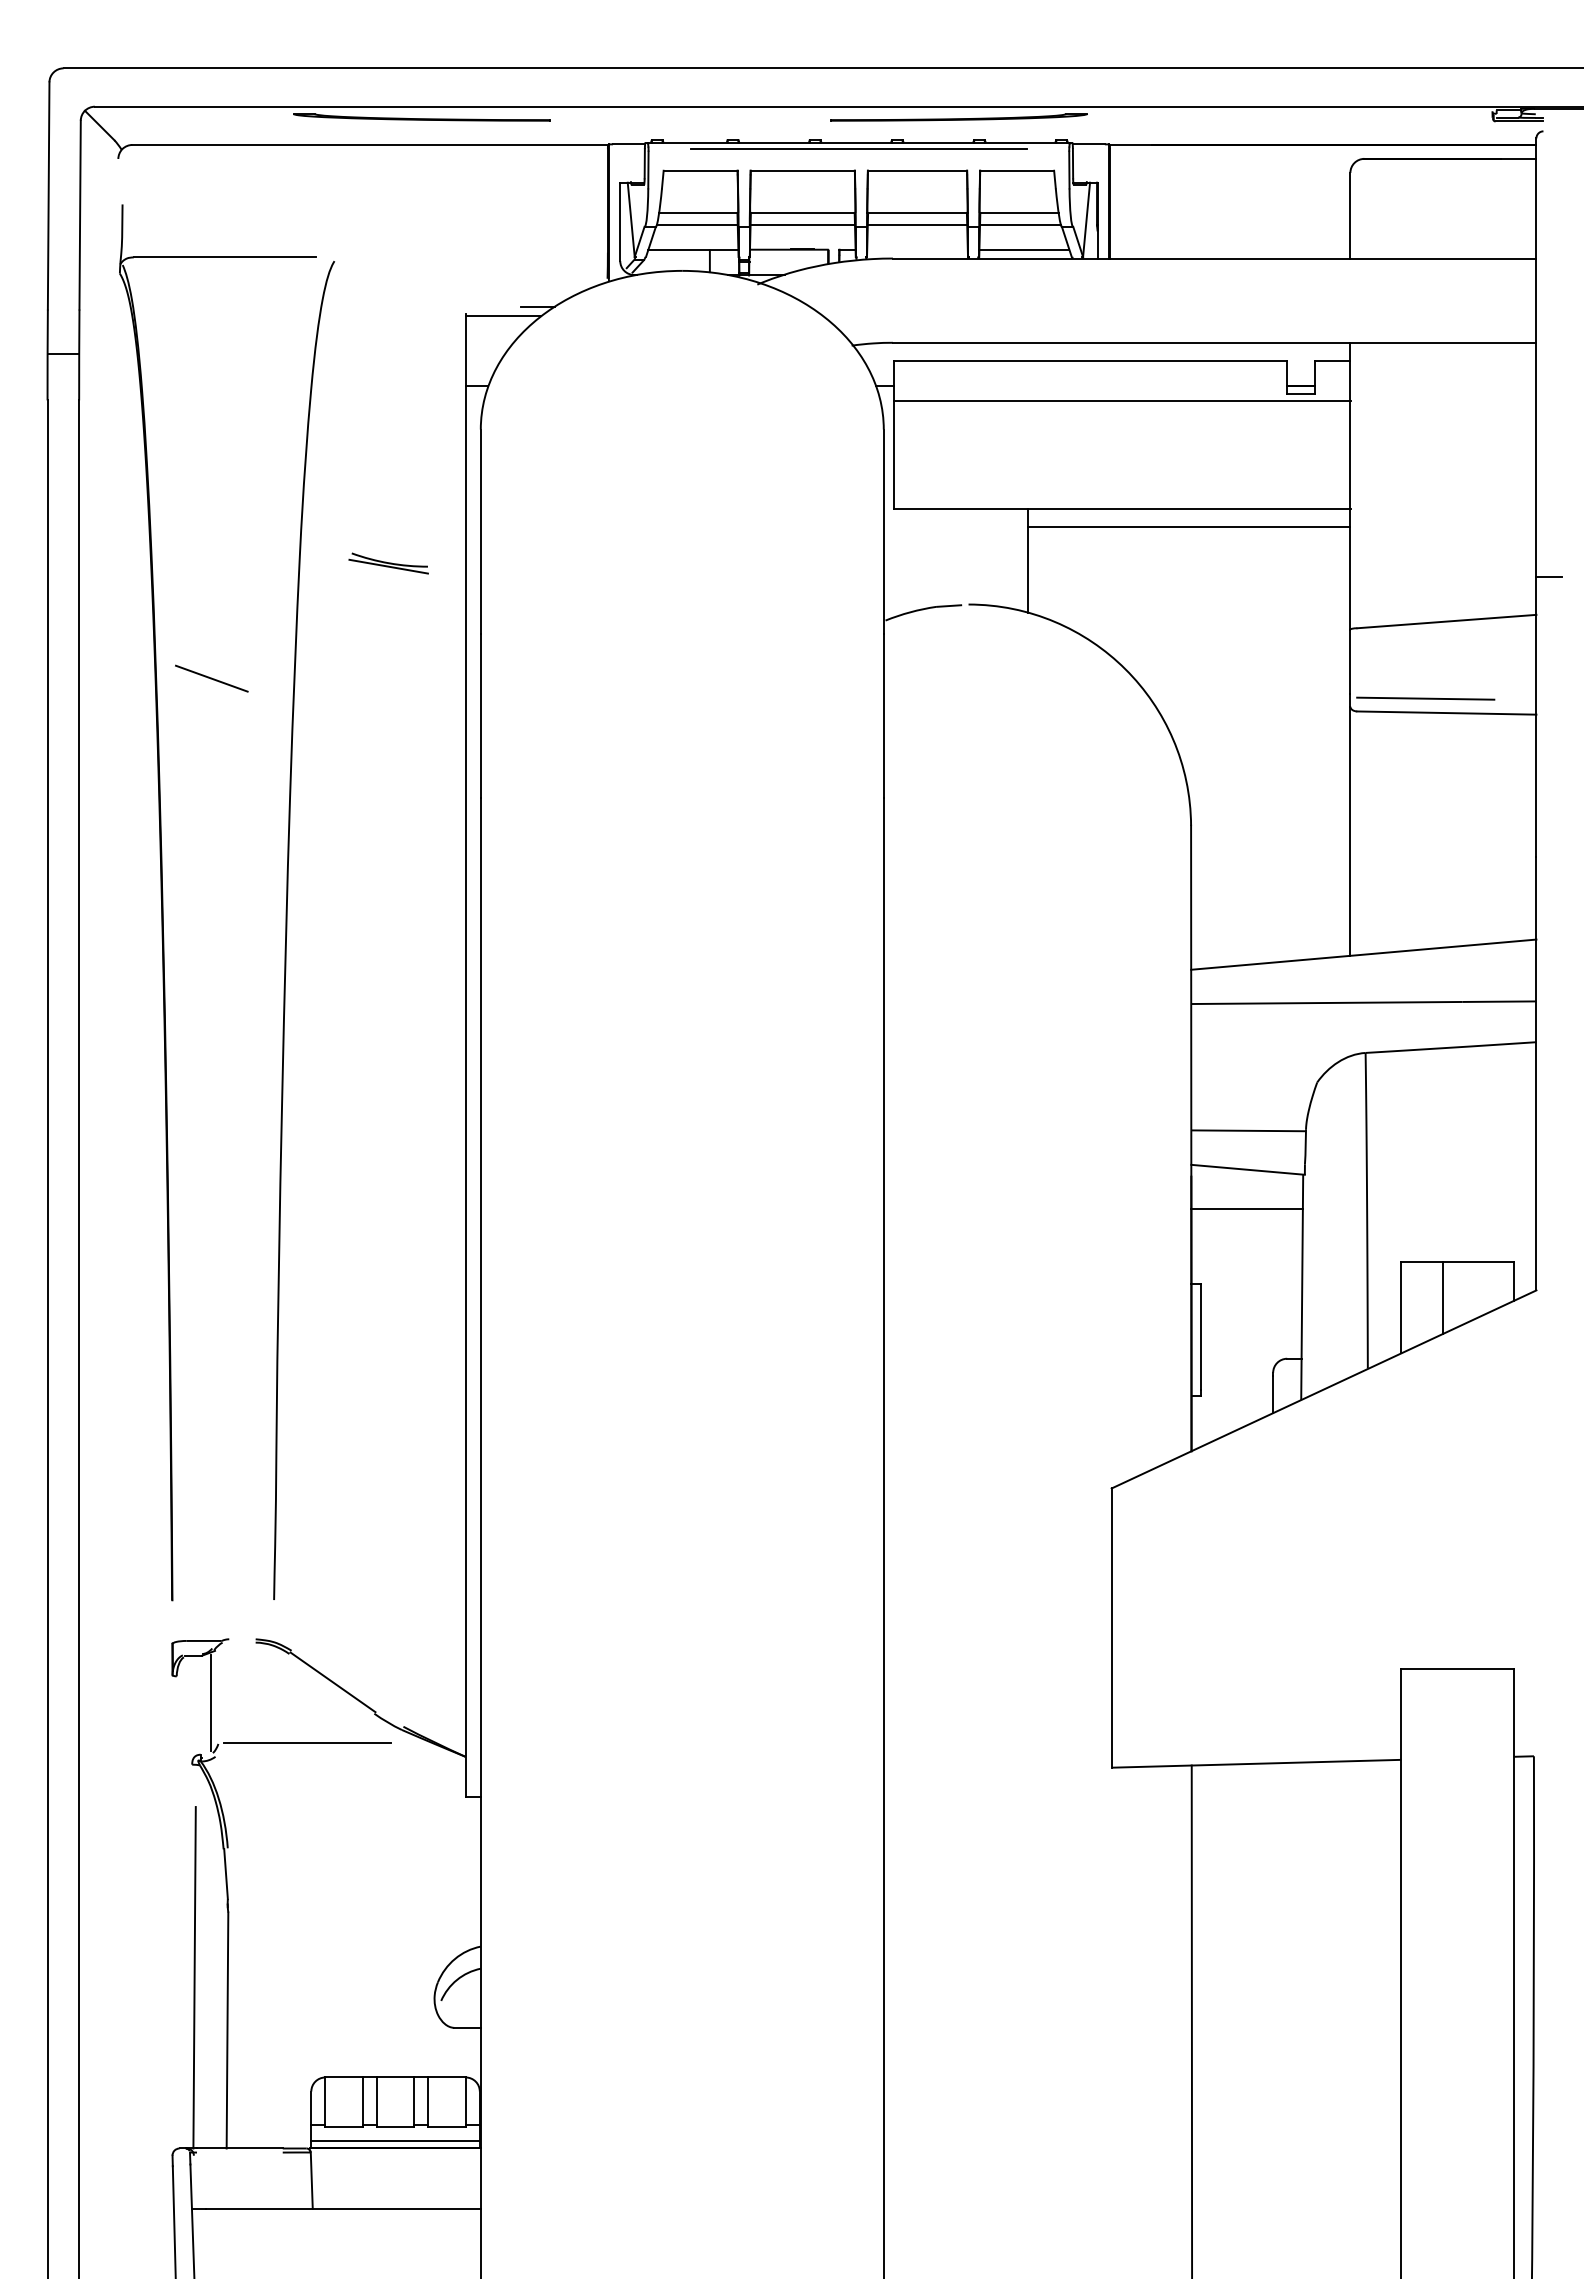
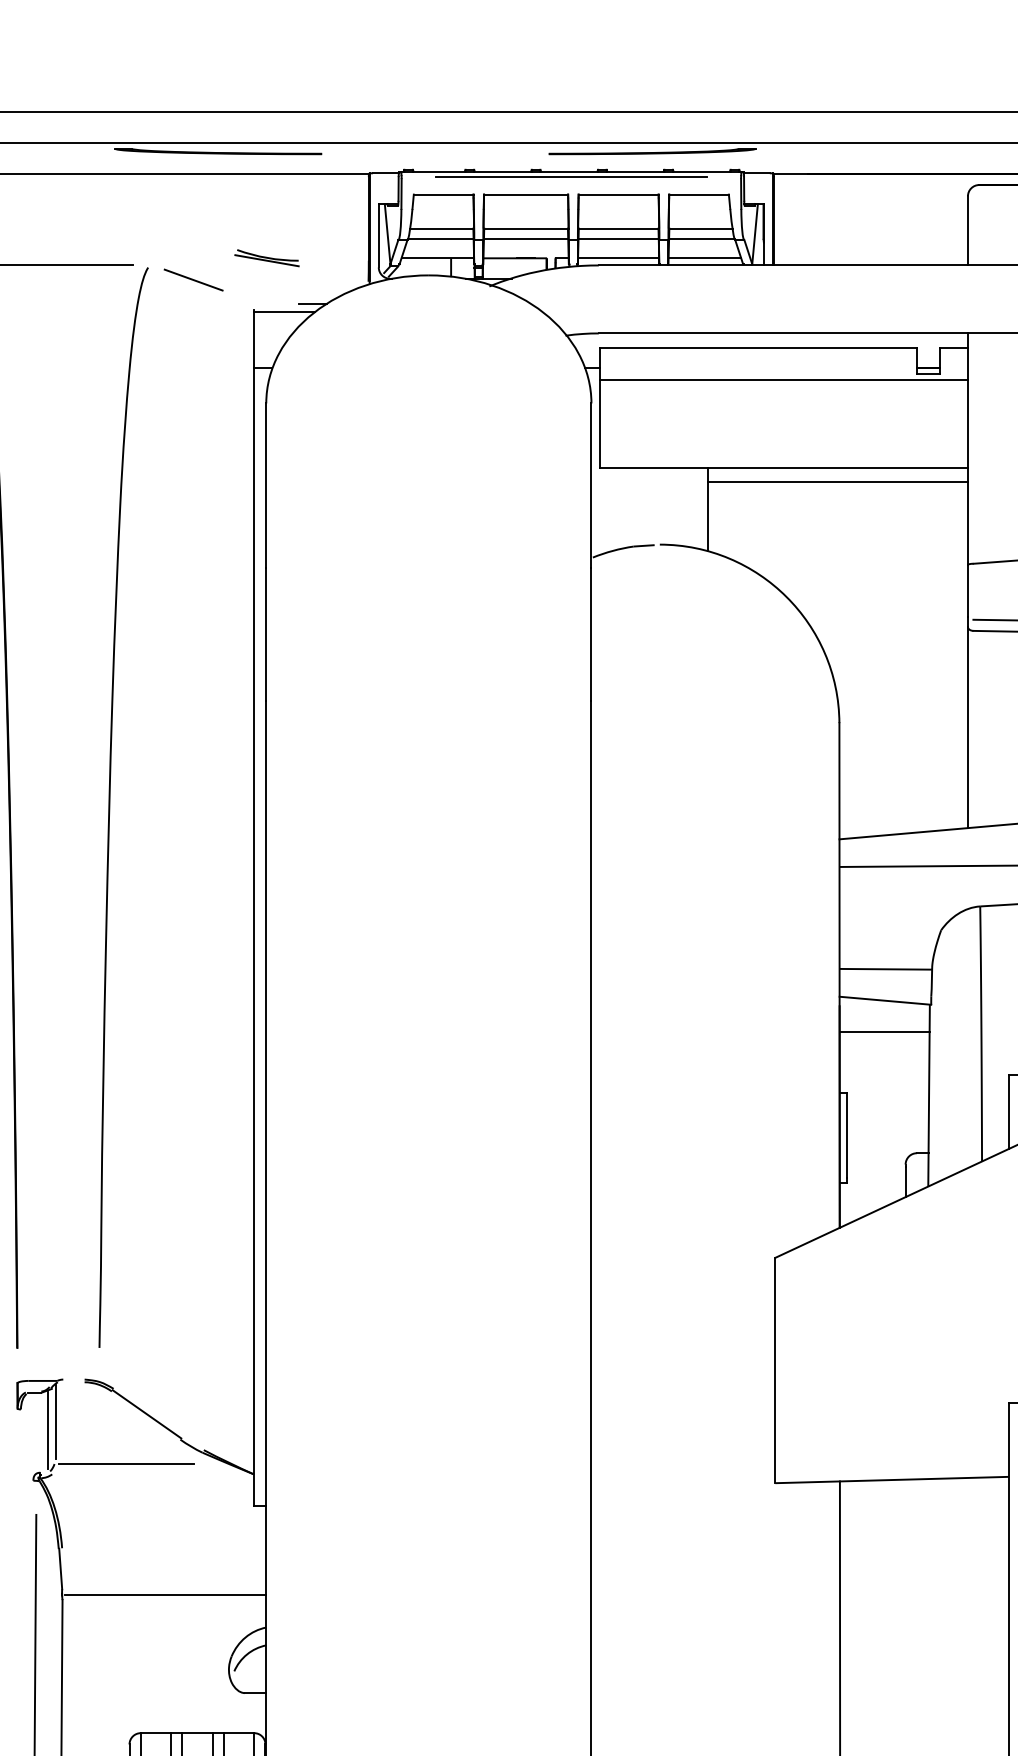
line: (917, 249) -> (618, 258), added
part: (388, 563) -> (266, 258), moved
line: (211, 678) -> (193, 279), moved
line: (220, 1691) -> (56, 1421), added
line: (355, 1905) -> (165, 1594), added

